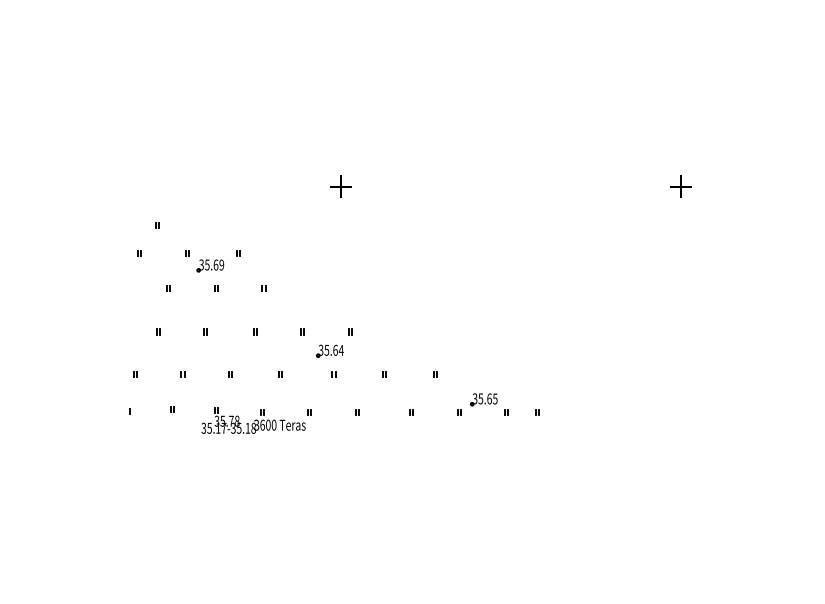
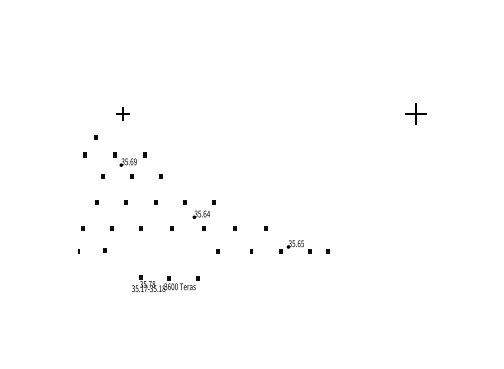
part: (339, 185) -> (122, 113), moved
part: (680, 185) -> (415, 113), size x1.6
part: (256, 419) -> (165, 283), moved

